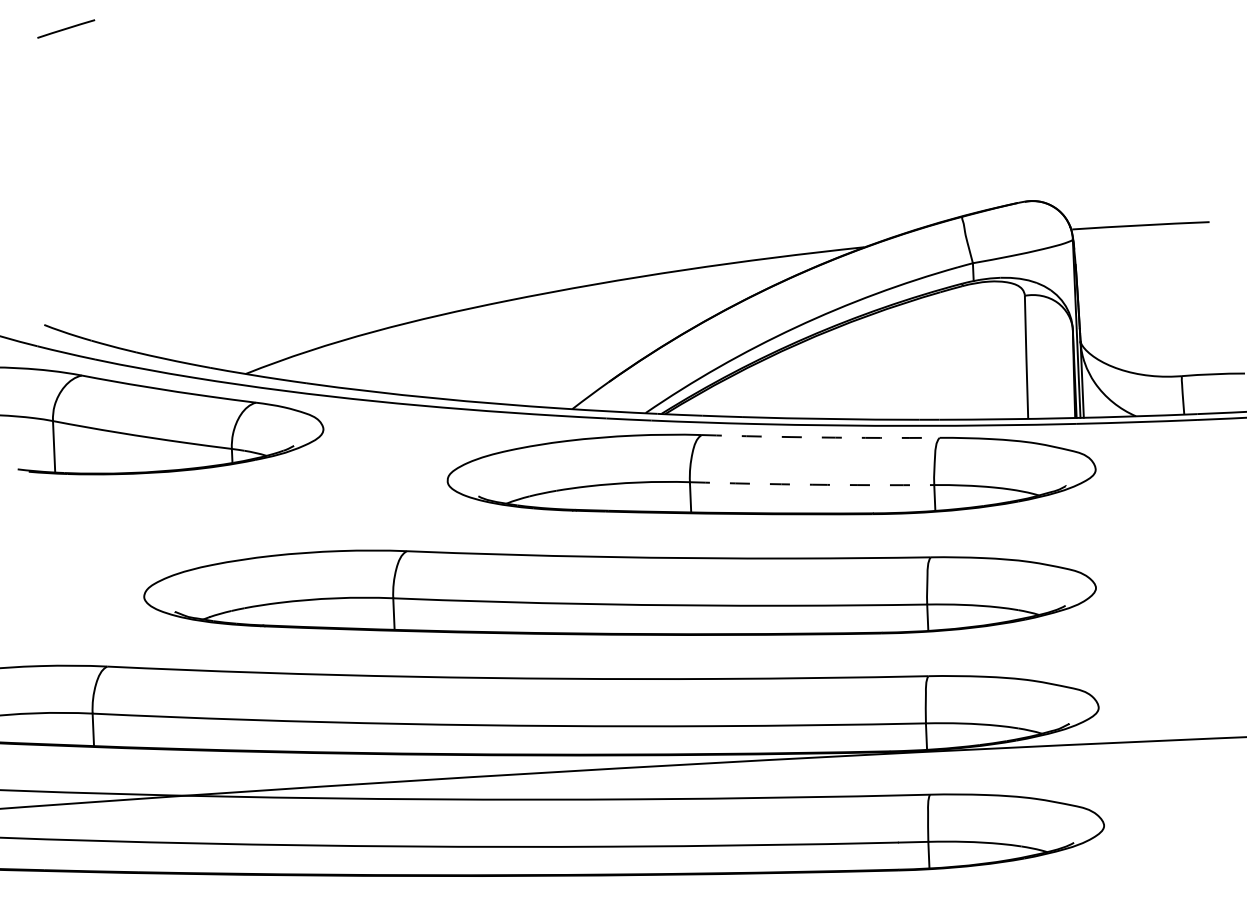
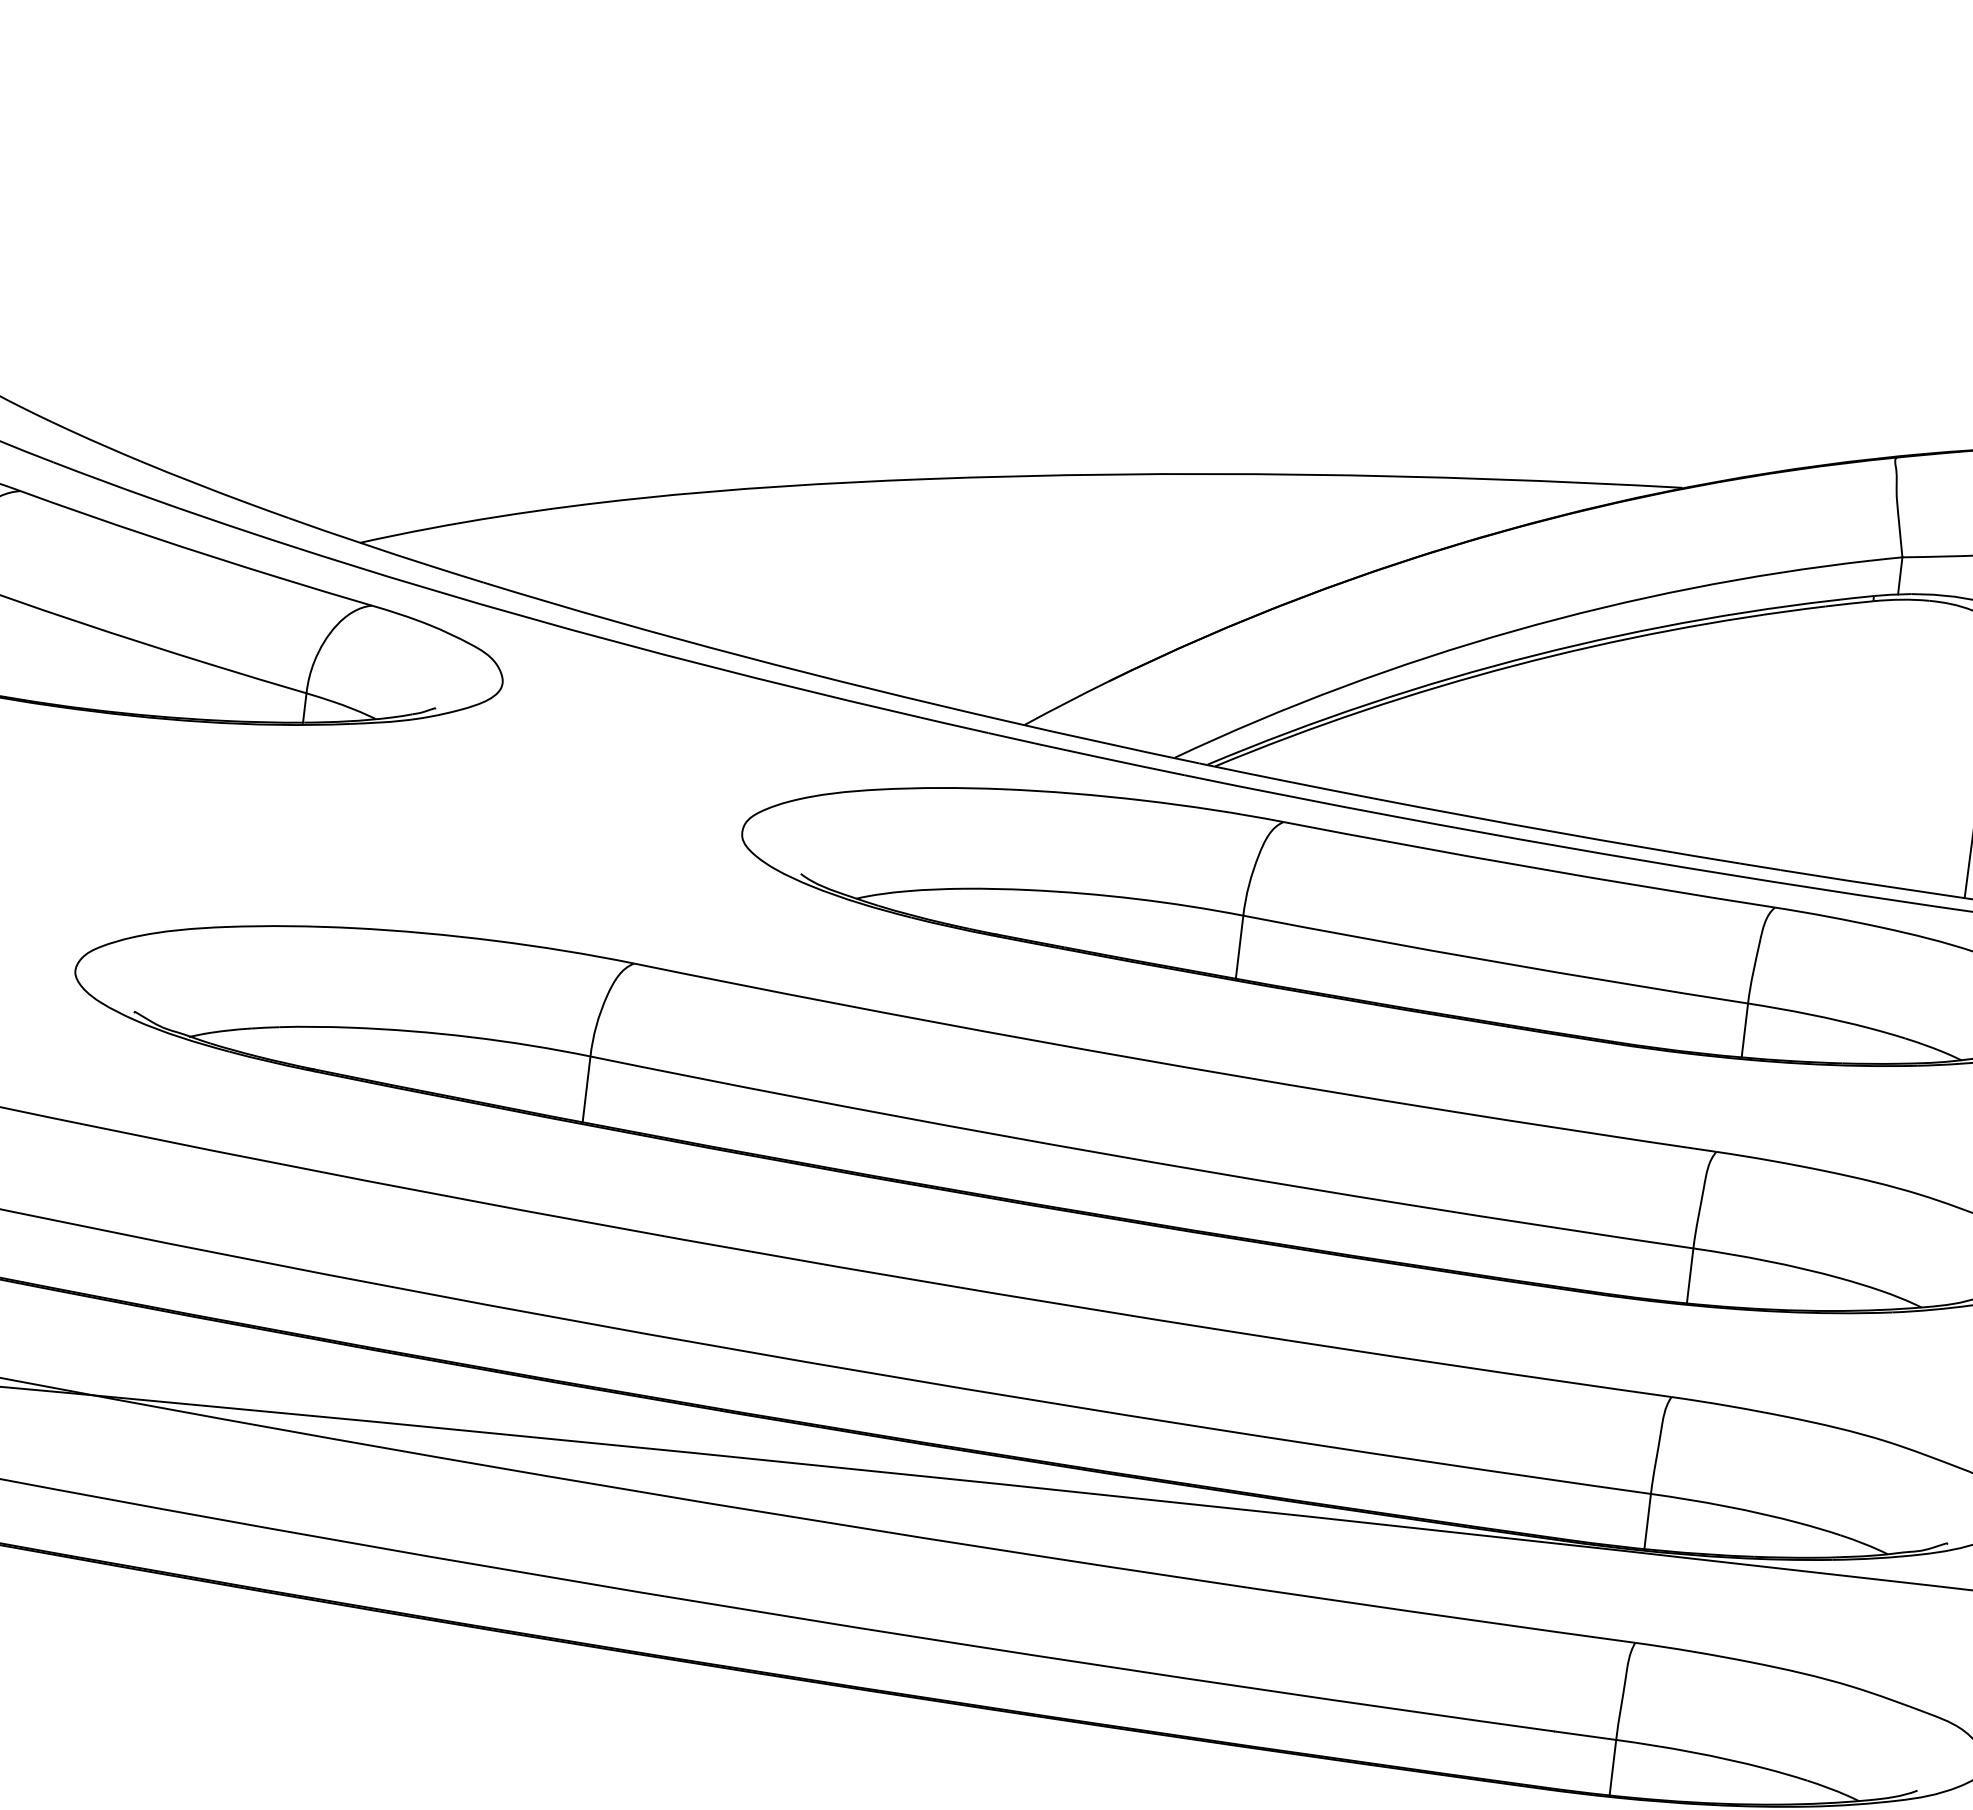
arc: (820, 437) -> (1528, 866), dashed -> solid
arc: (812, 484) -> (1496, 961), dashed -> solid

